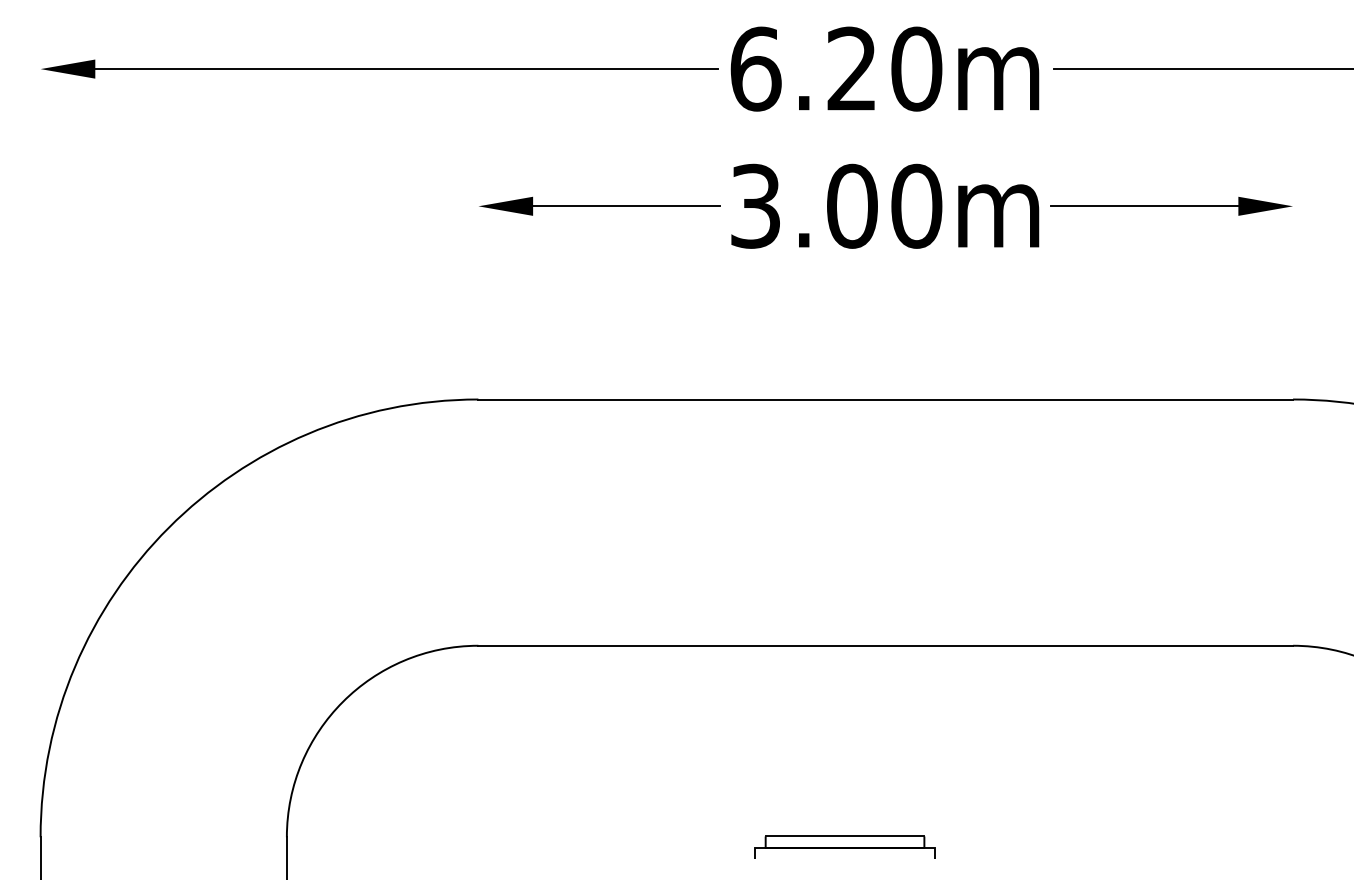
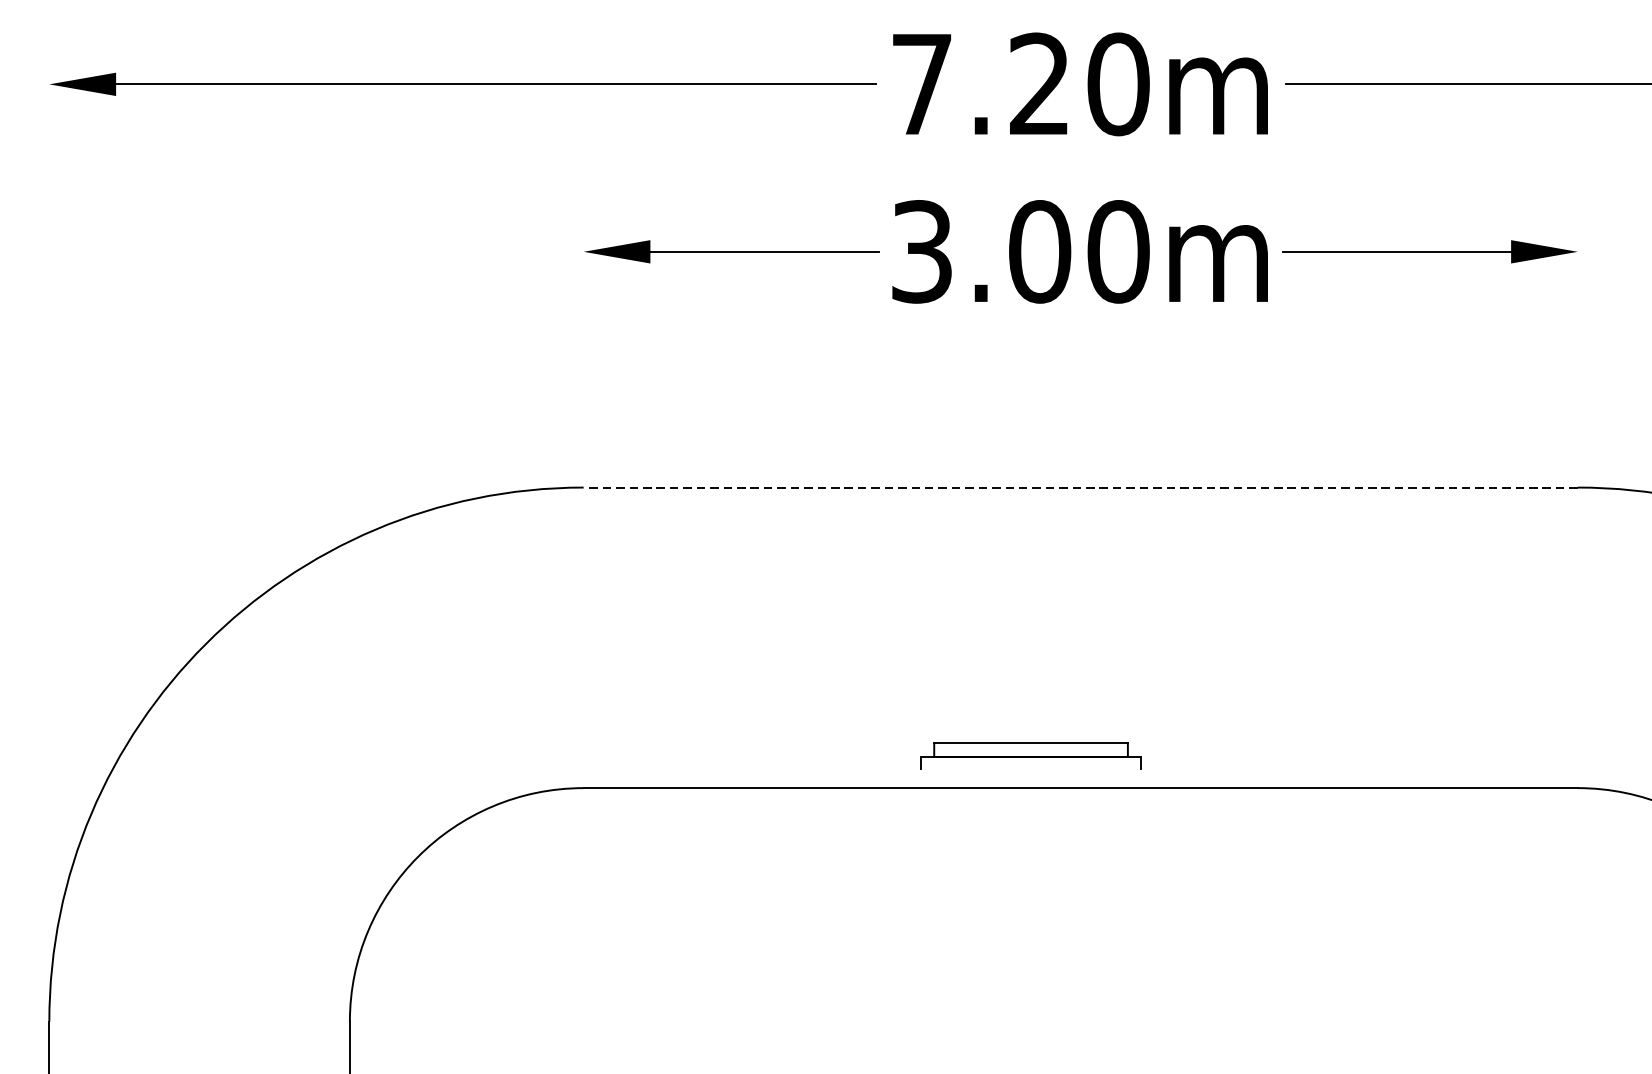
text: (755, 68) -> (921, 83), 6.20m -> 7.20m
line: (885, 399) -> (1080, 487), solid -> dashed
part: (844, 846) -> (1030, 754), moved

